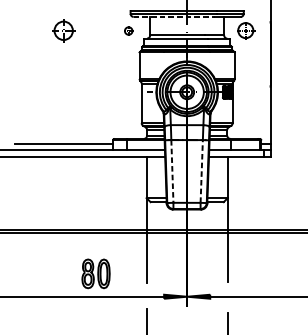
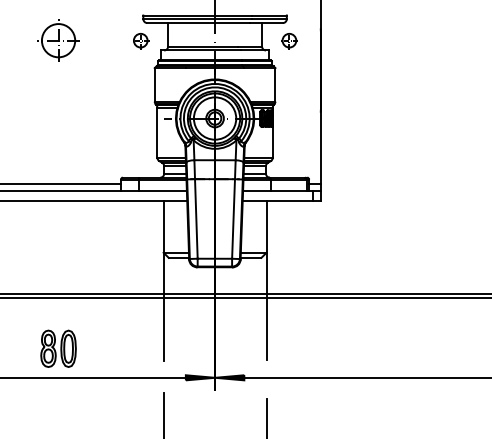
line: (174, 17) -> (198, 23), dashed -> solid
part: (63, 30) -> (58, 40), size x1.43
part: (129, 31) -> (141, 41), size x1.43
part: (245, 31) -> (289, 41), size x0.71
line: (172, 171) -> (196, 218), dashed -> solid
line: (201, 171) -> (233, 219), dashed -> solid
part: (96, 273) -> (58, 348), moved

